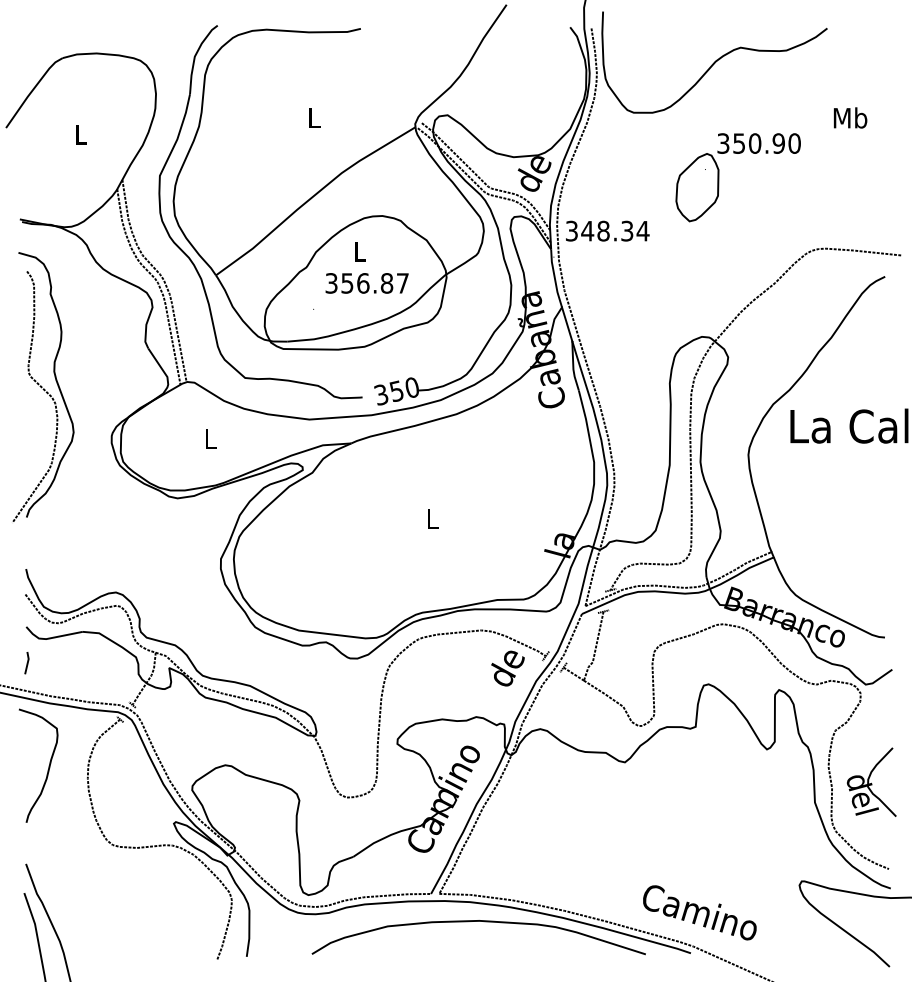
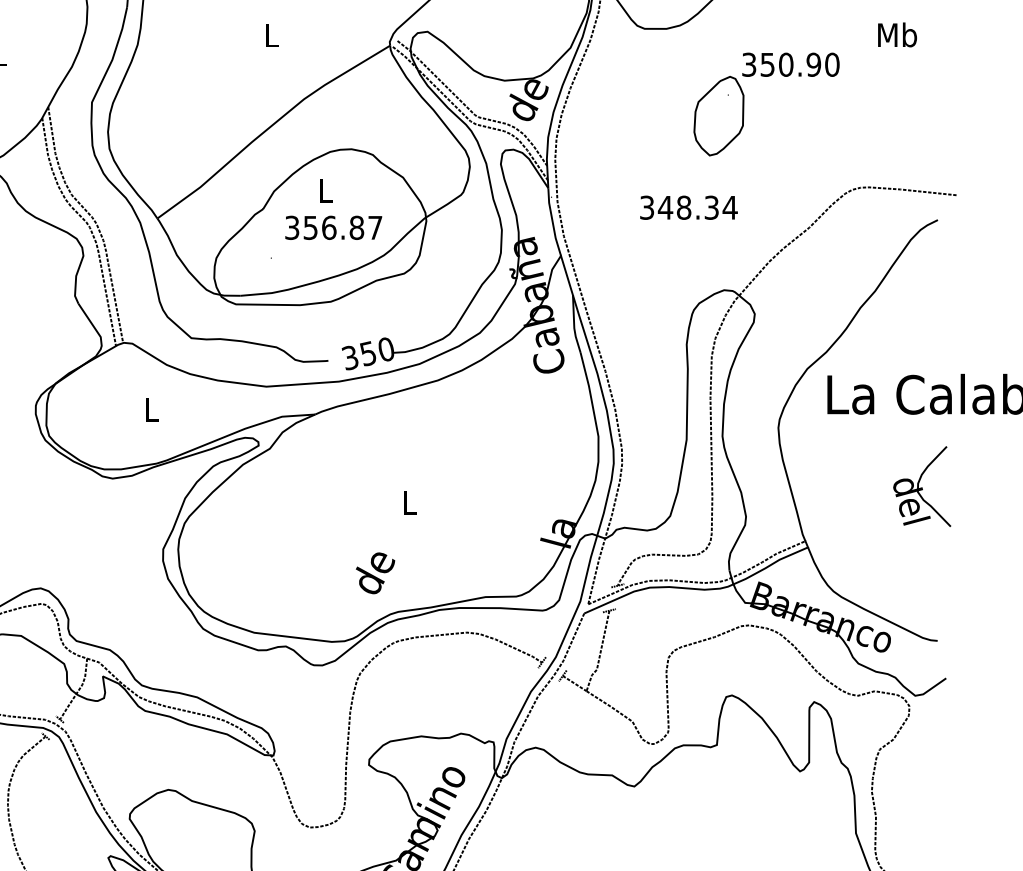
text: (607, 230) -> (688, 206), moved
text: (507, 668) -> (374, 573), moved
part: (871, 781) -> (921, 485), moved

